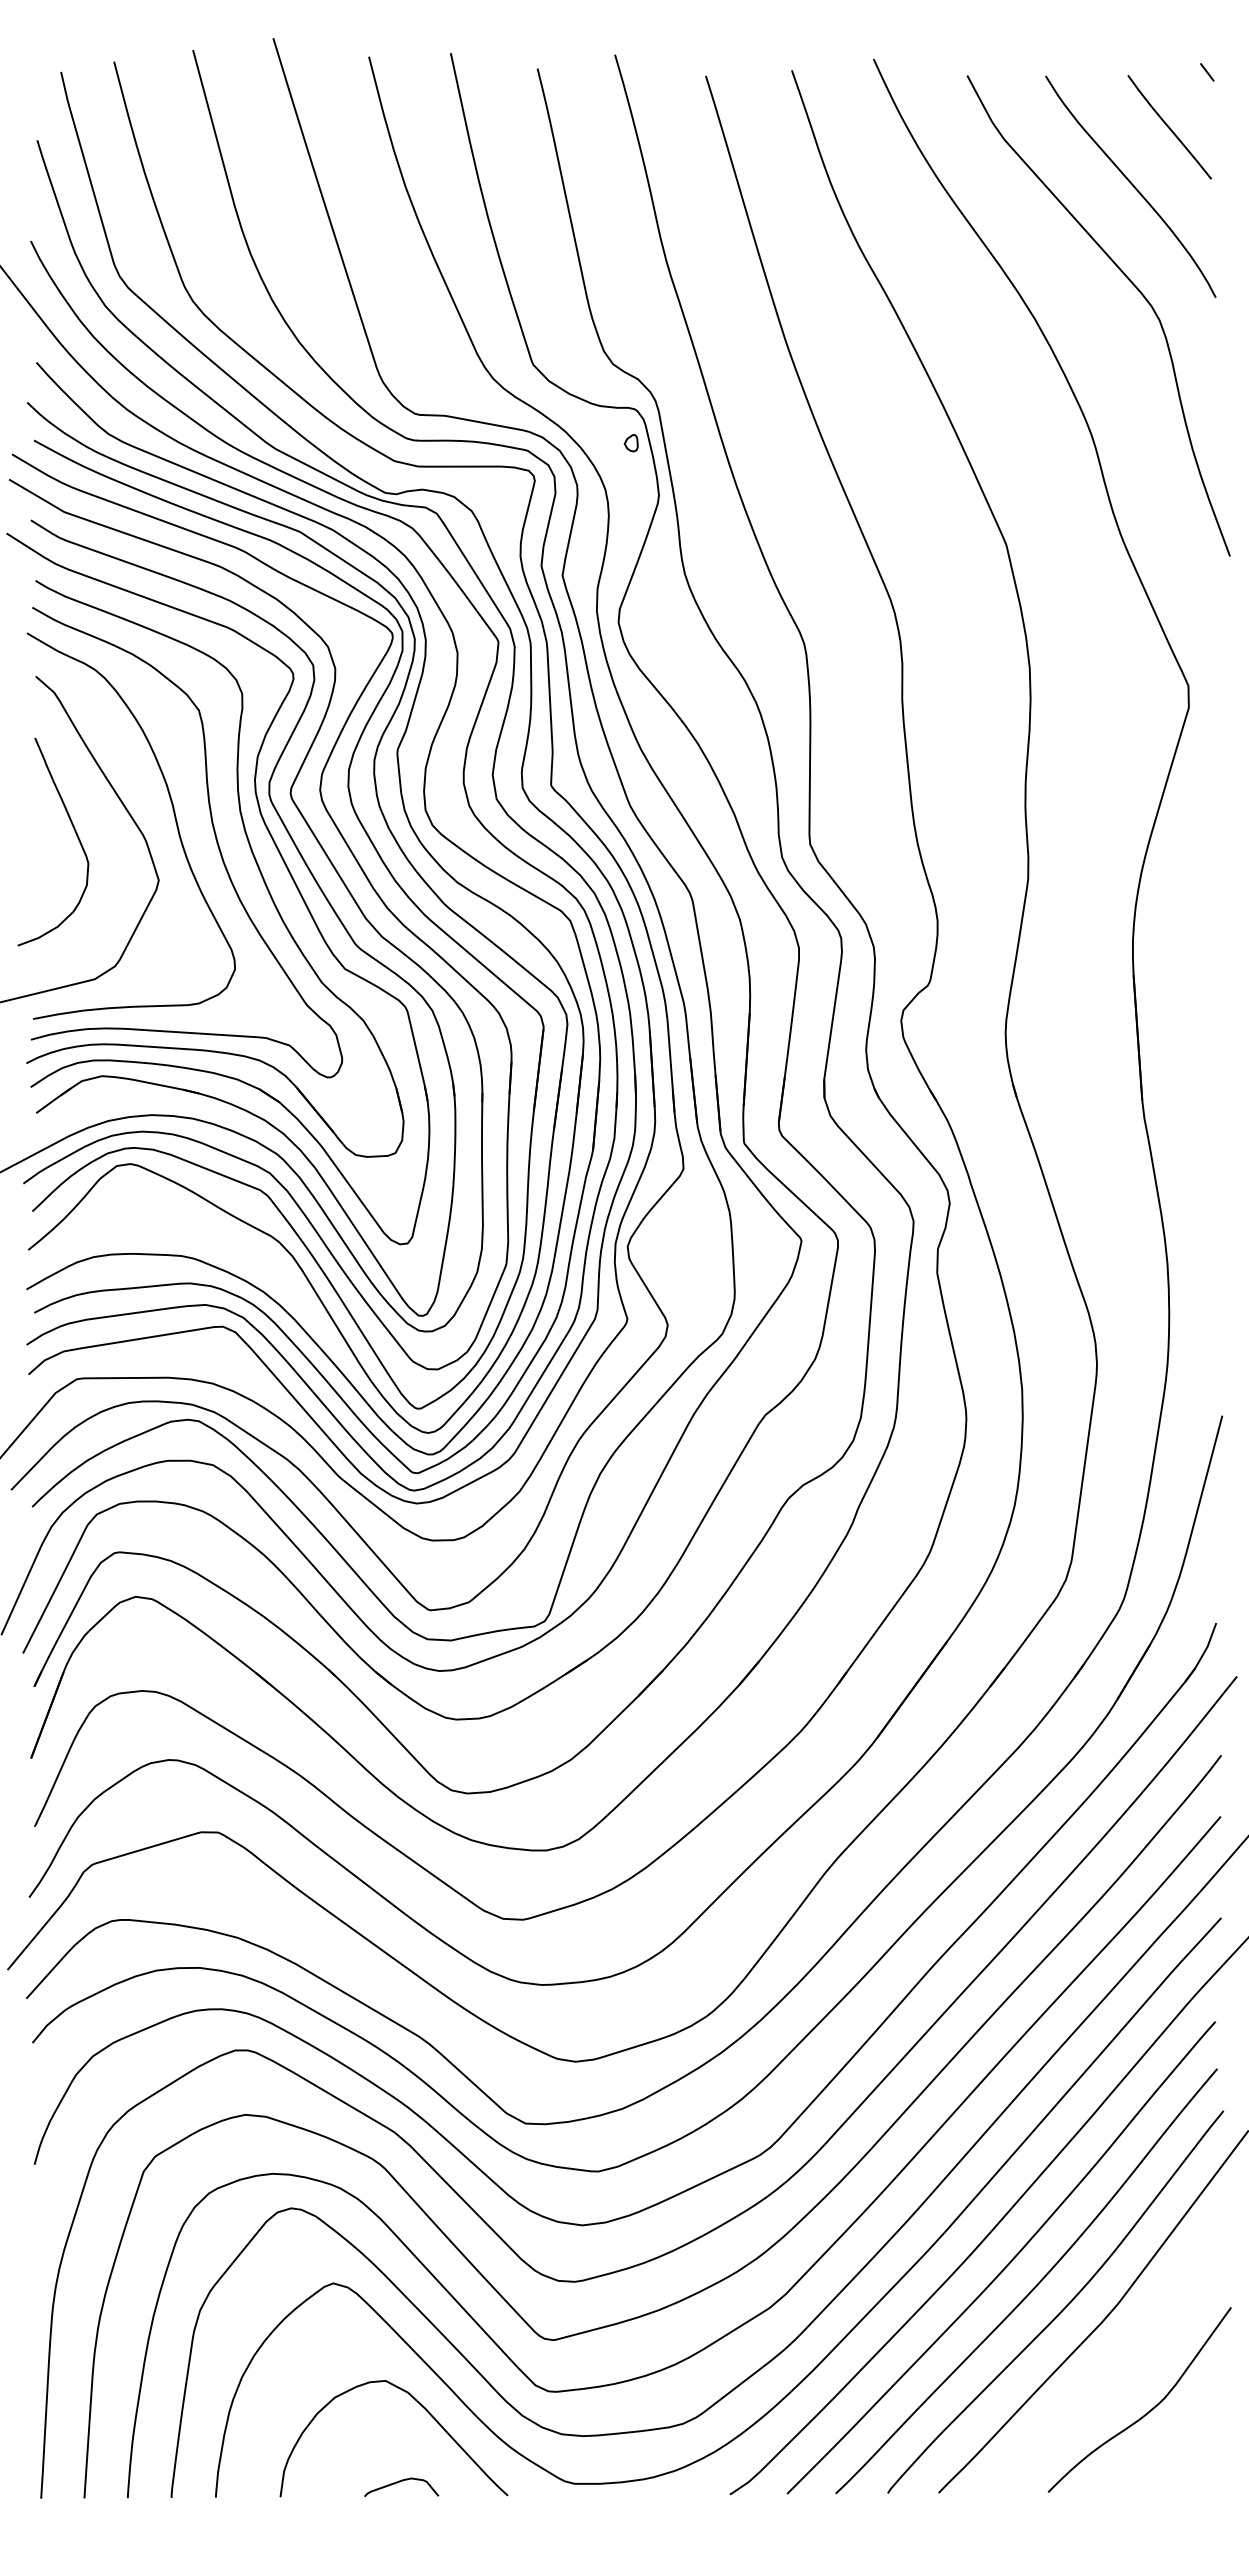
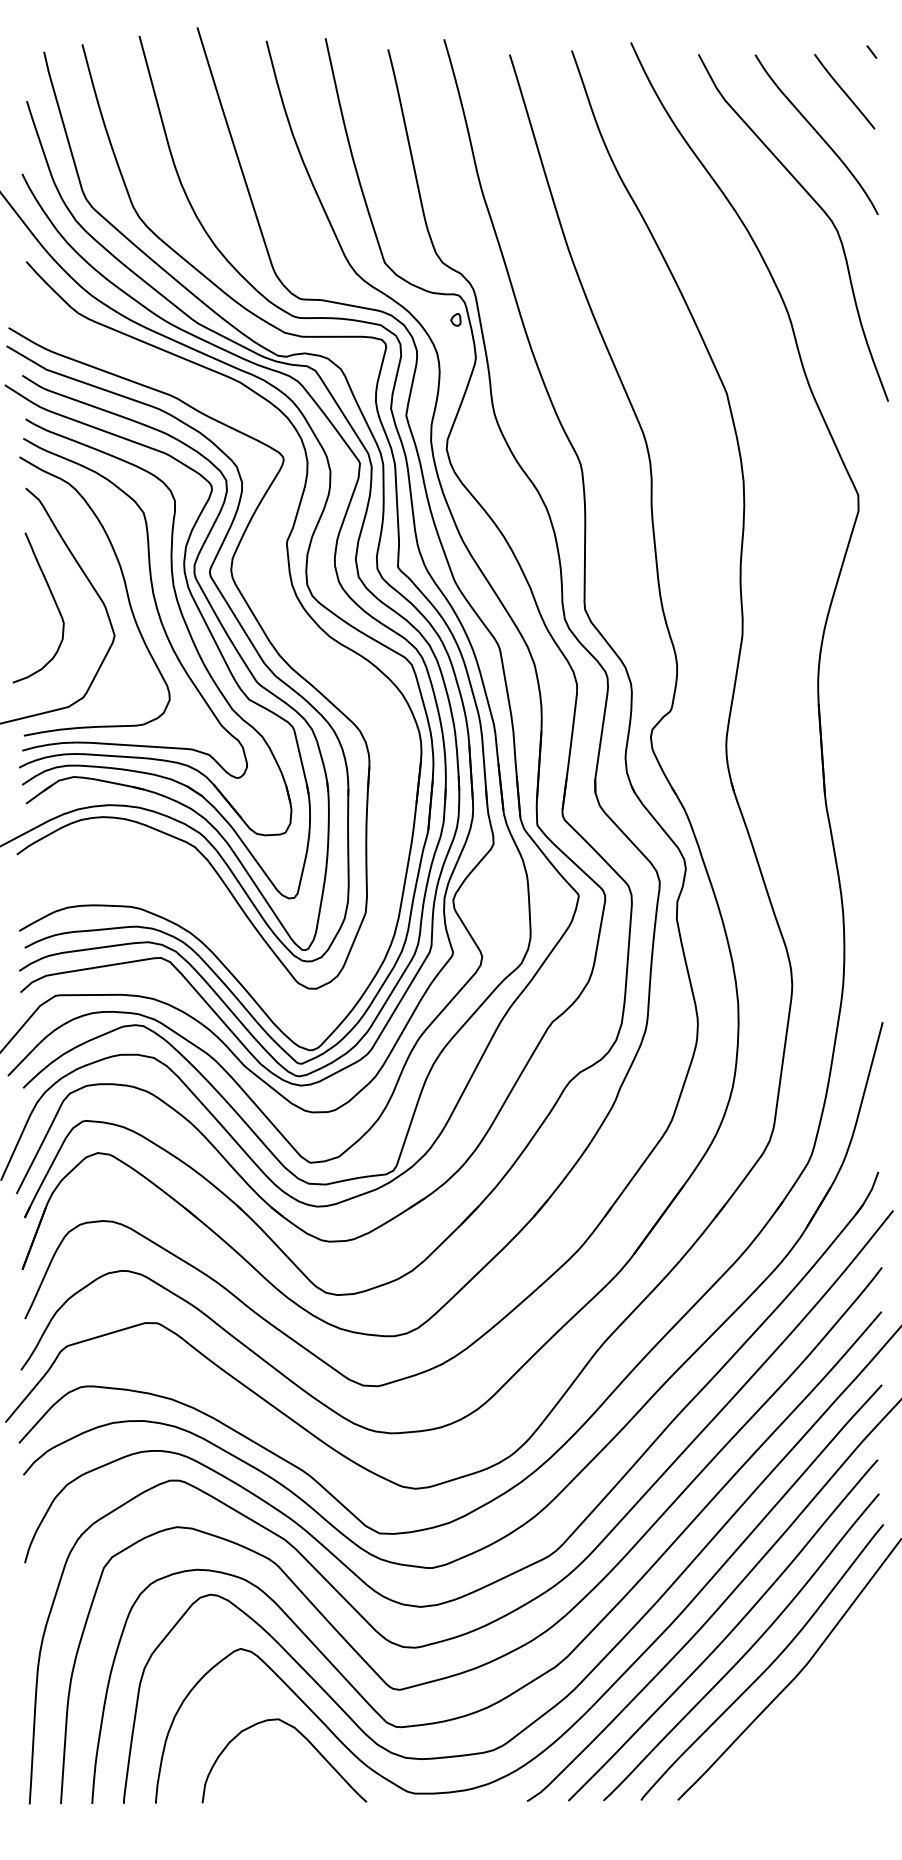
part: (384, 866) -> (277, 625), removed
curve: (1150, 2409) -> (830, 1739), removed
curve: (400, 2482) -> (289, 1792), removed

